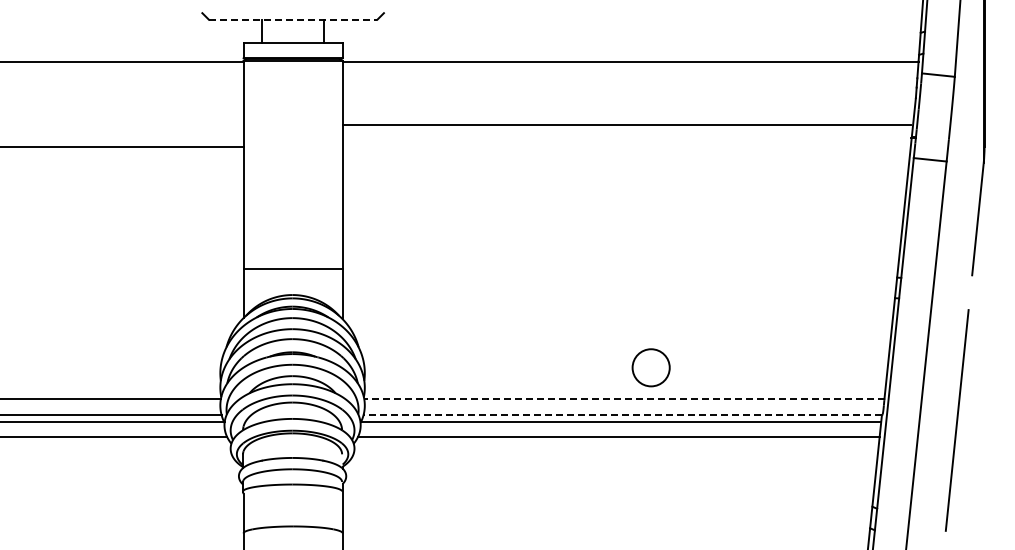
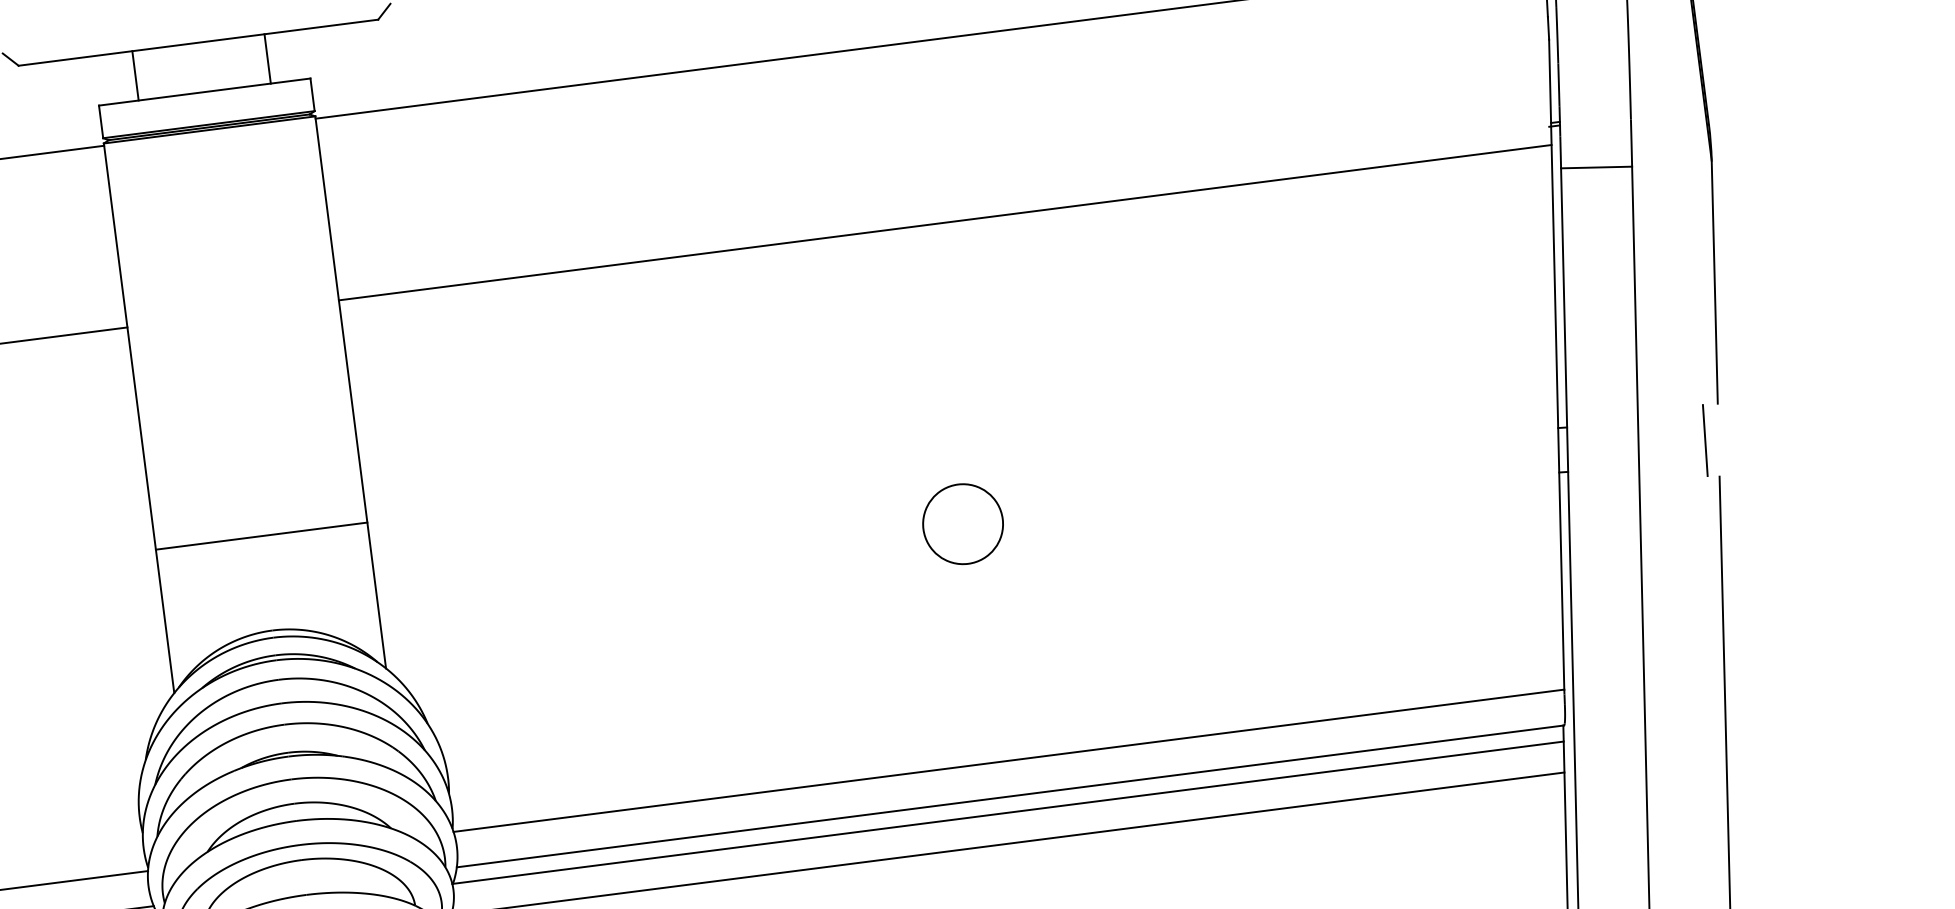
line: (293, 19) -> (199, 42), dashed -> solid
line: (626, 124) -> (944, 222), moved
line: (292, 268) -> (260, 535), moved
line: (964, 291) -> (1705, 439), added
part: (650, 367) -> (961, 523), moved
line: (623, 398) -> (1007, 760), dashed -> solid
line: (622, 415) -> (1009, 797), dashed -> solid

